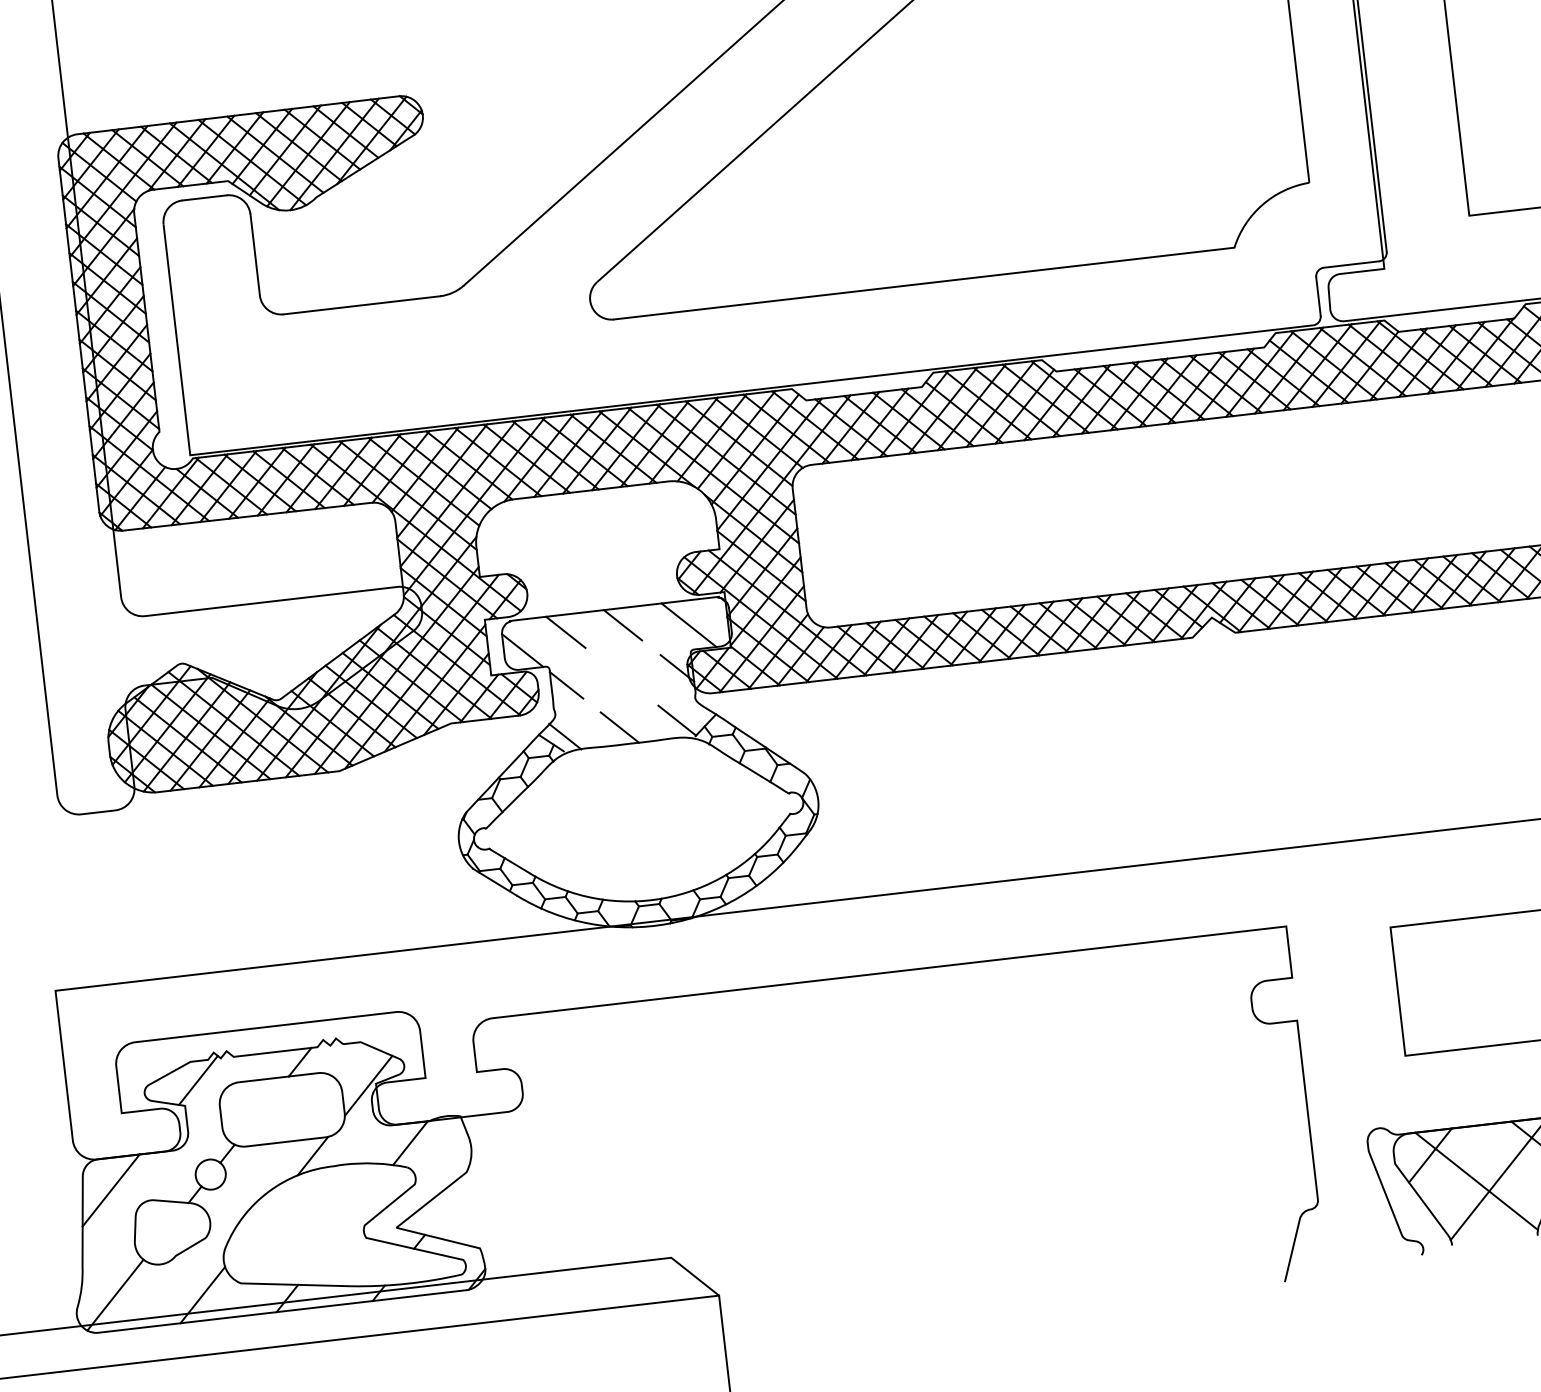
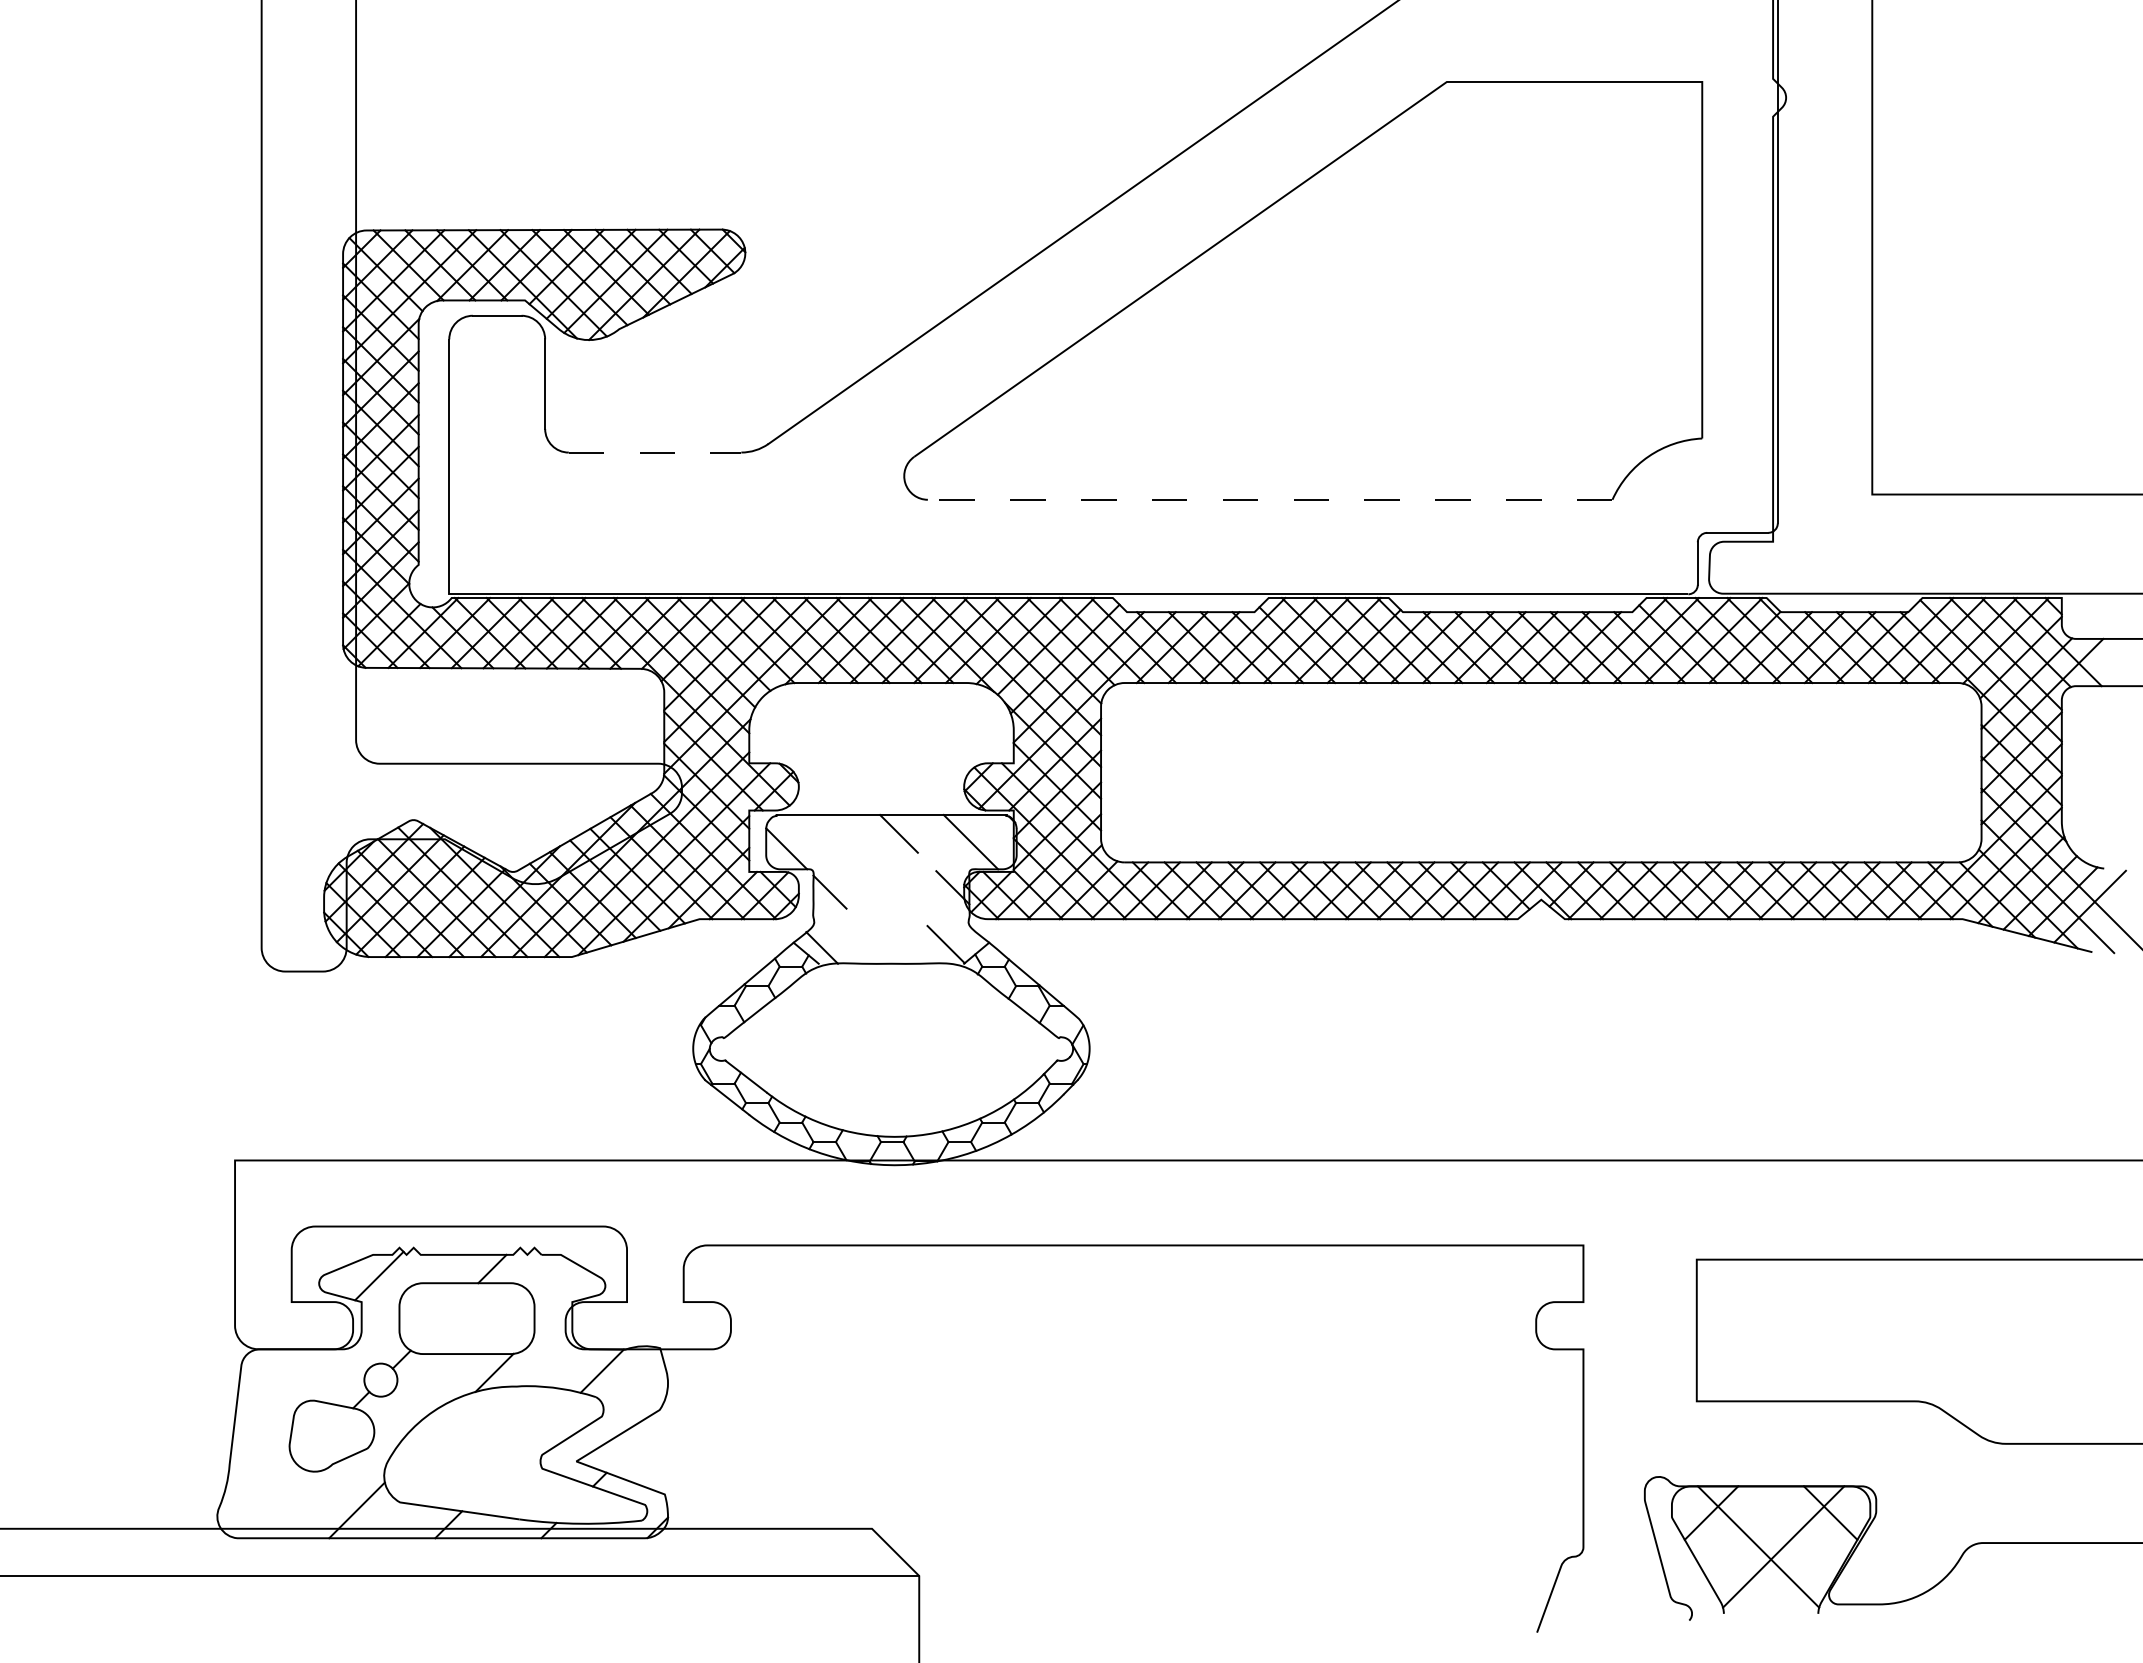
line: (923, 283) -> (1269, 499), solid -> dashed
line: (362, 305) -> (655, 452), solid -> dashed
line: (565, 631) -> (835, 833), removed
line: (619, 727) -> (882, 944), removed
line: (368, 1085) -> (563, 1303), removed
line: (111, 1190) -> (270, 1384), removed
line: (115, 1295) -> (261, 1499), removed

